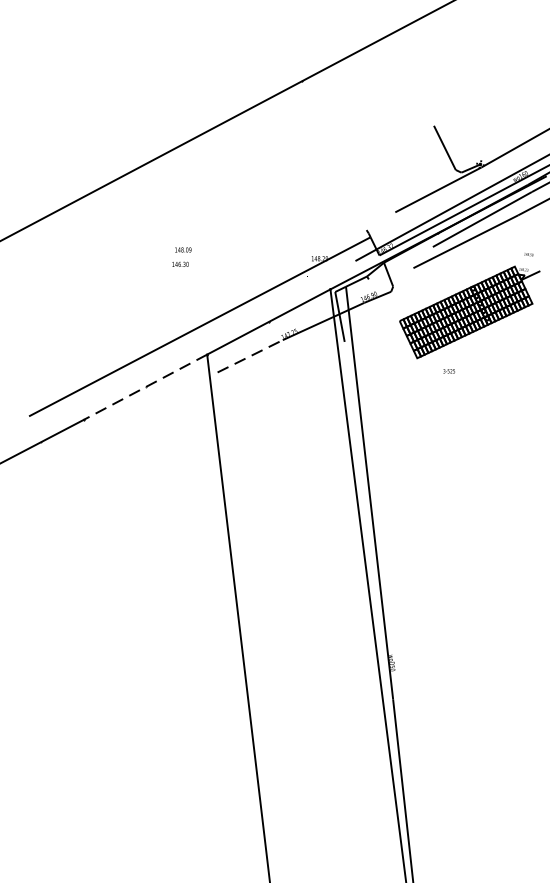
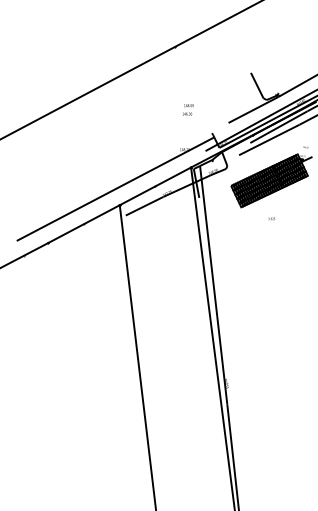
text: (182, 256) -> (188, 109), moved
line: (251, 356) -> (145, 206), dashed -> solid
text: (448, 370) -> (271, 218), moved
line: (144, 387) -> (83, 224), dashed -> solid

